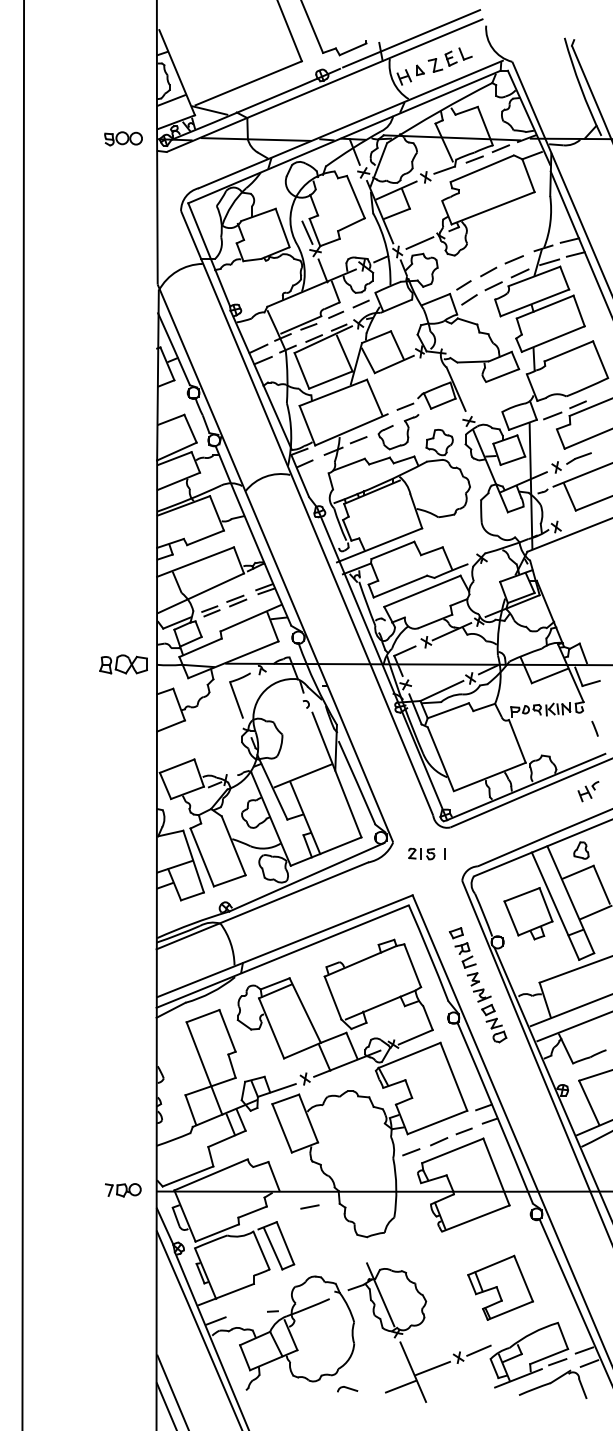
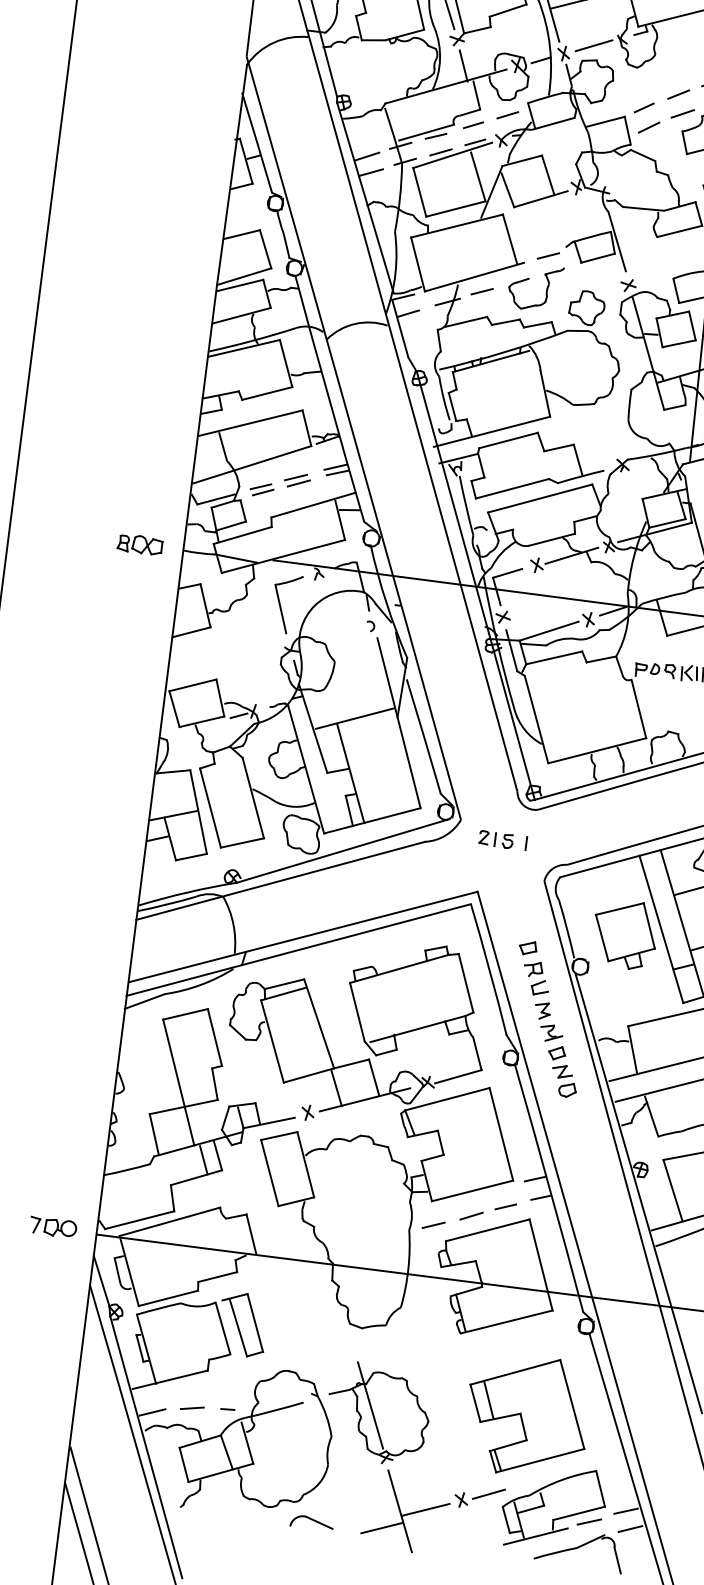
part: (123, 664) -> (139, 544), size x0.71
line: (309, 1206) -> (191, 1407), moved
part: (500, 1287) -> (527, 1415), size x1.43
part: (347, 1389) -> (311, 1523), size x1.67

